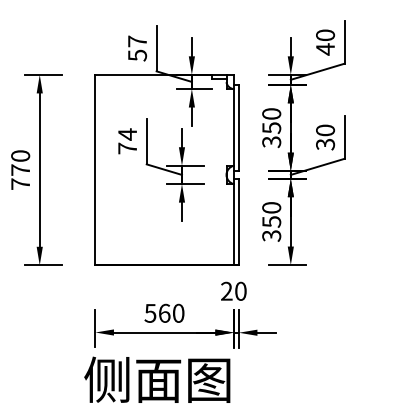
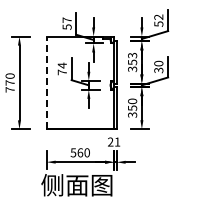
text: (324, 41) -> (158, 20), 40 -> 52
text: (271, 113) -> (132, 55), 350 -> 353
line: (95, 169) -> (46, 82), solid -> dashed
text: (240, 290) -> (117, 141), 20 -> 21

